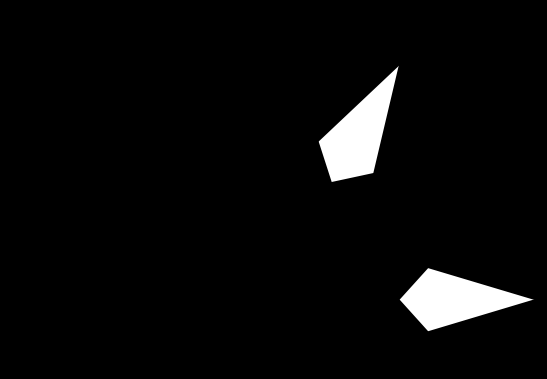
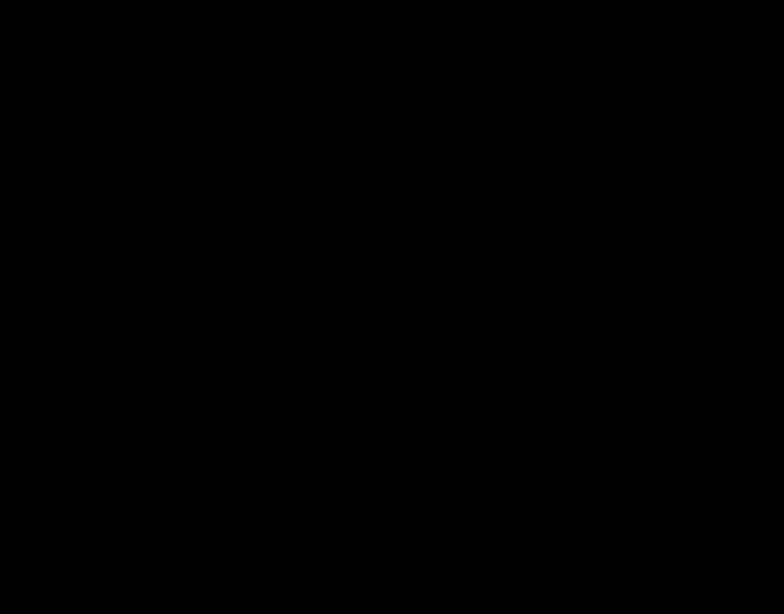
fill: (358, 123) -> (482, 118), added
fill: (467, 299) -> (622, 345), added

